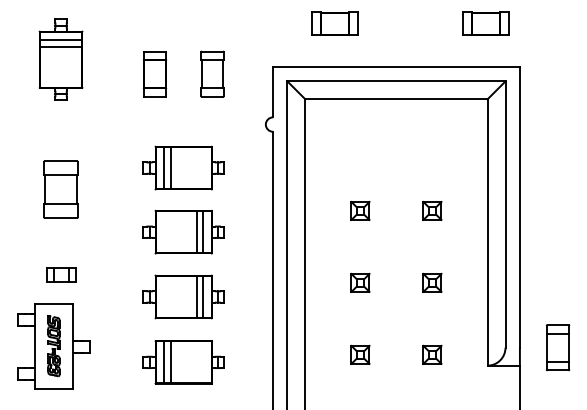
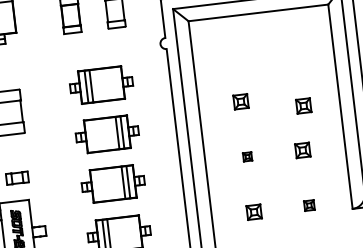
part: (432, 210) -> (303, 105), moved
part: (360, 282) -> (247, 156), size x0.6
part: (432, 354) -> (309, 205), size x0.7

